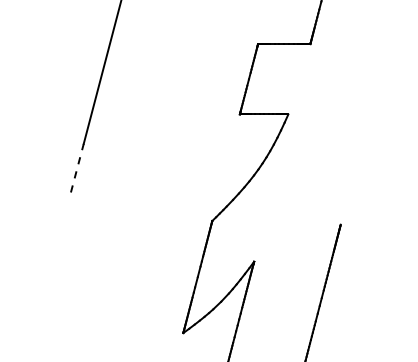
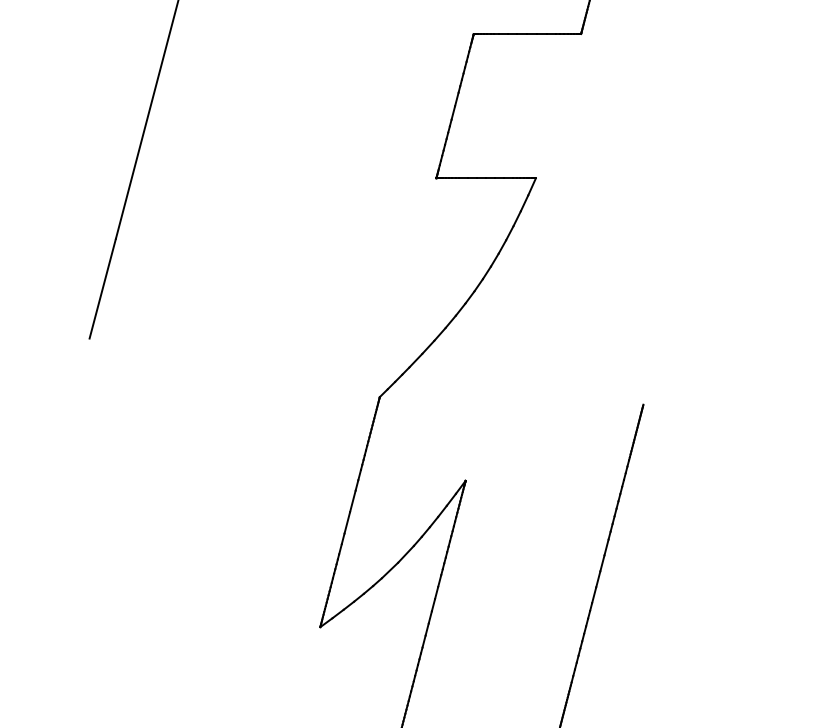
line: (77, 167) -> (103, 287), dashed -> solid

